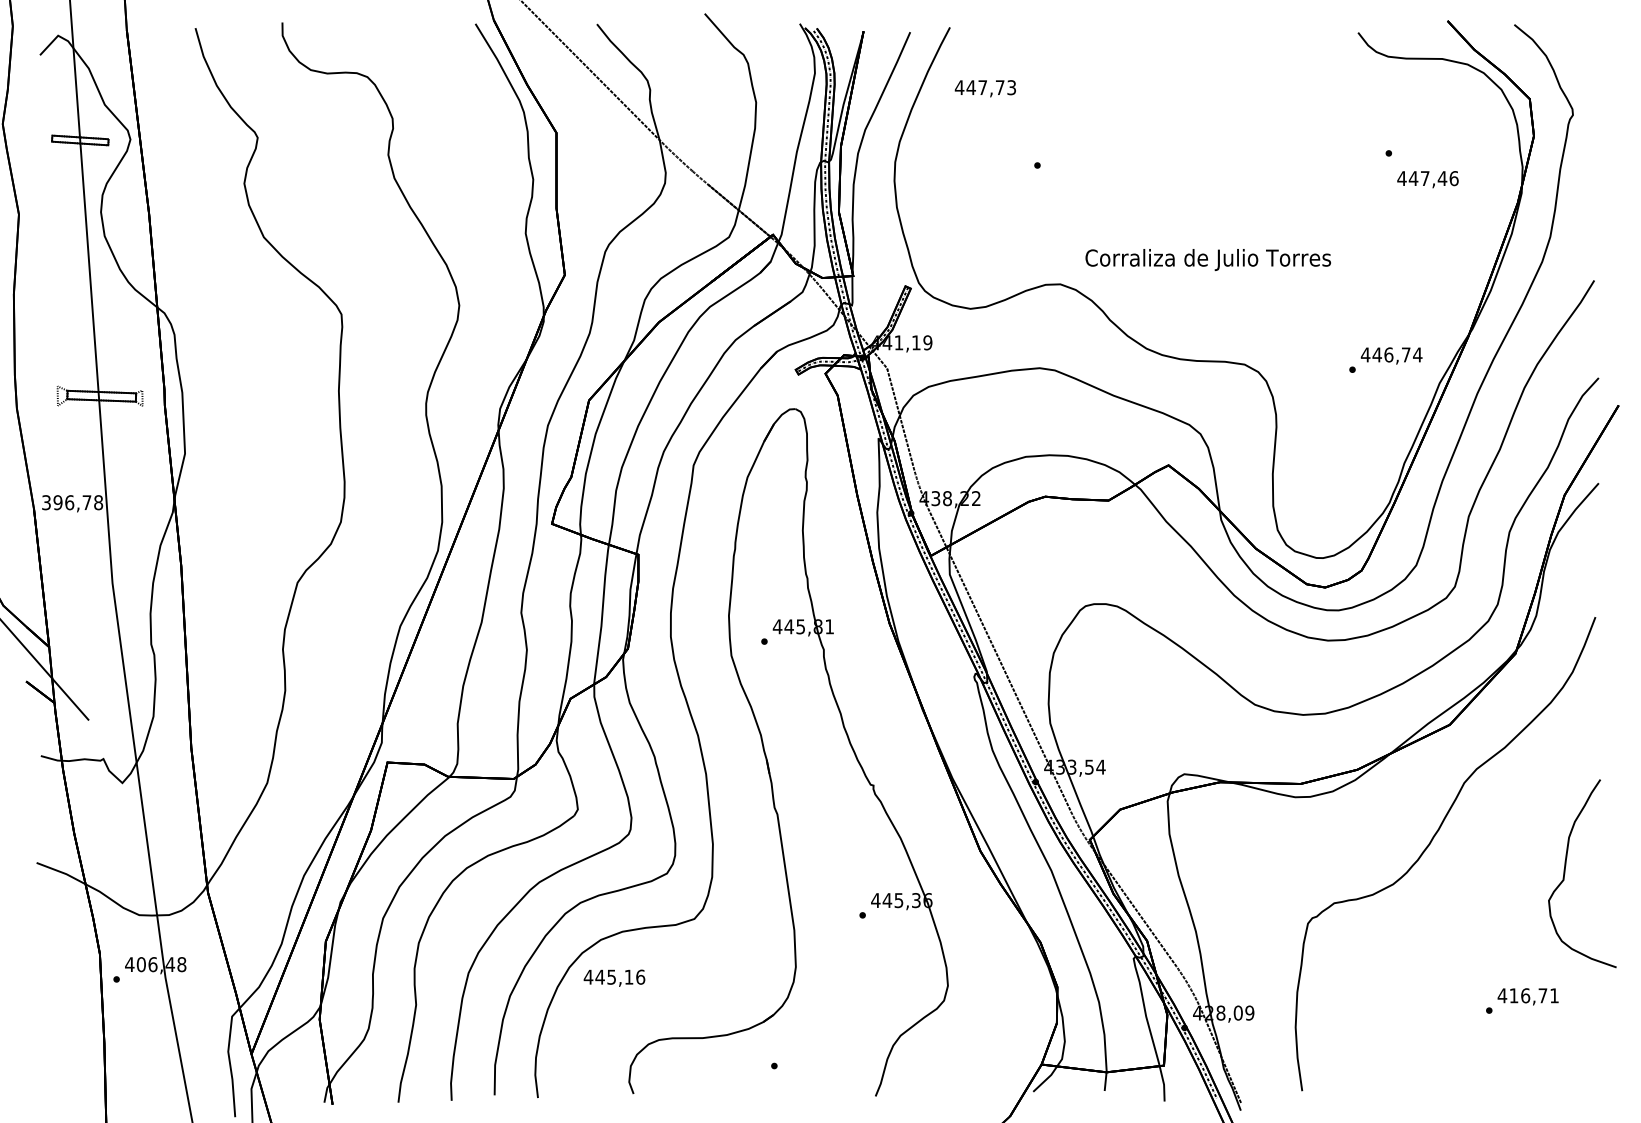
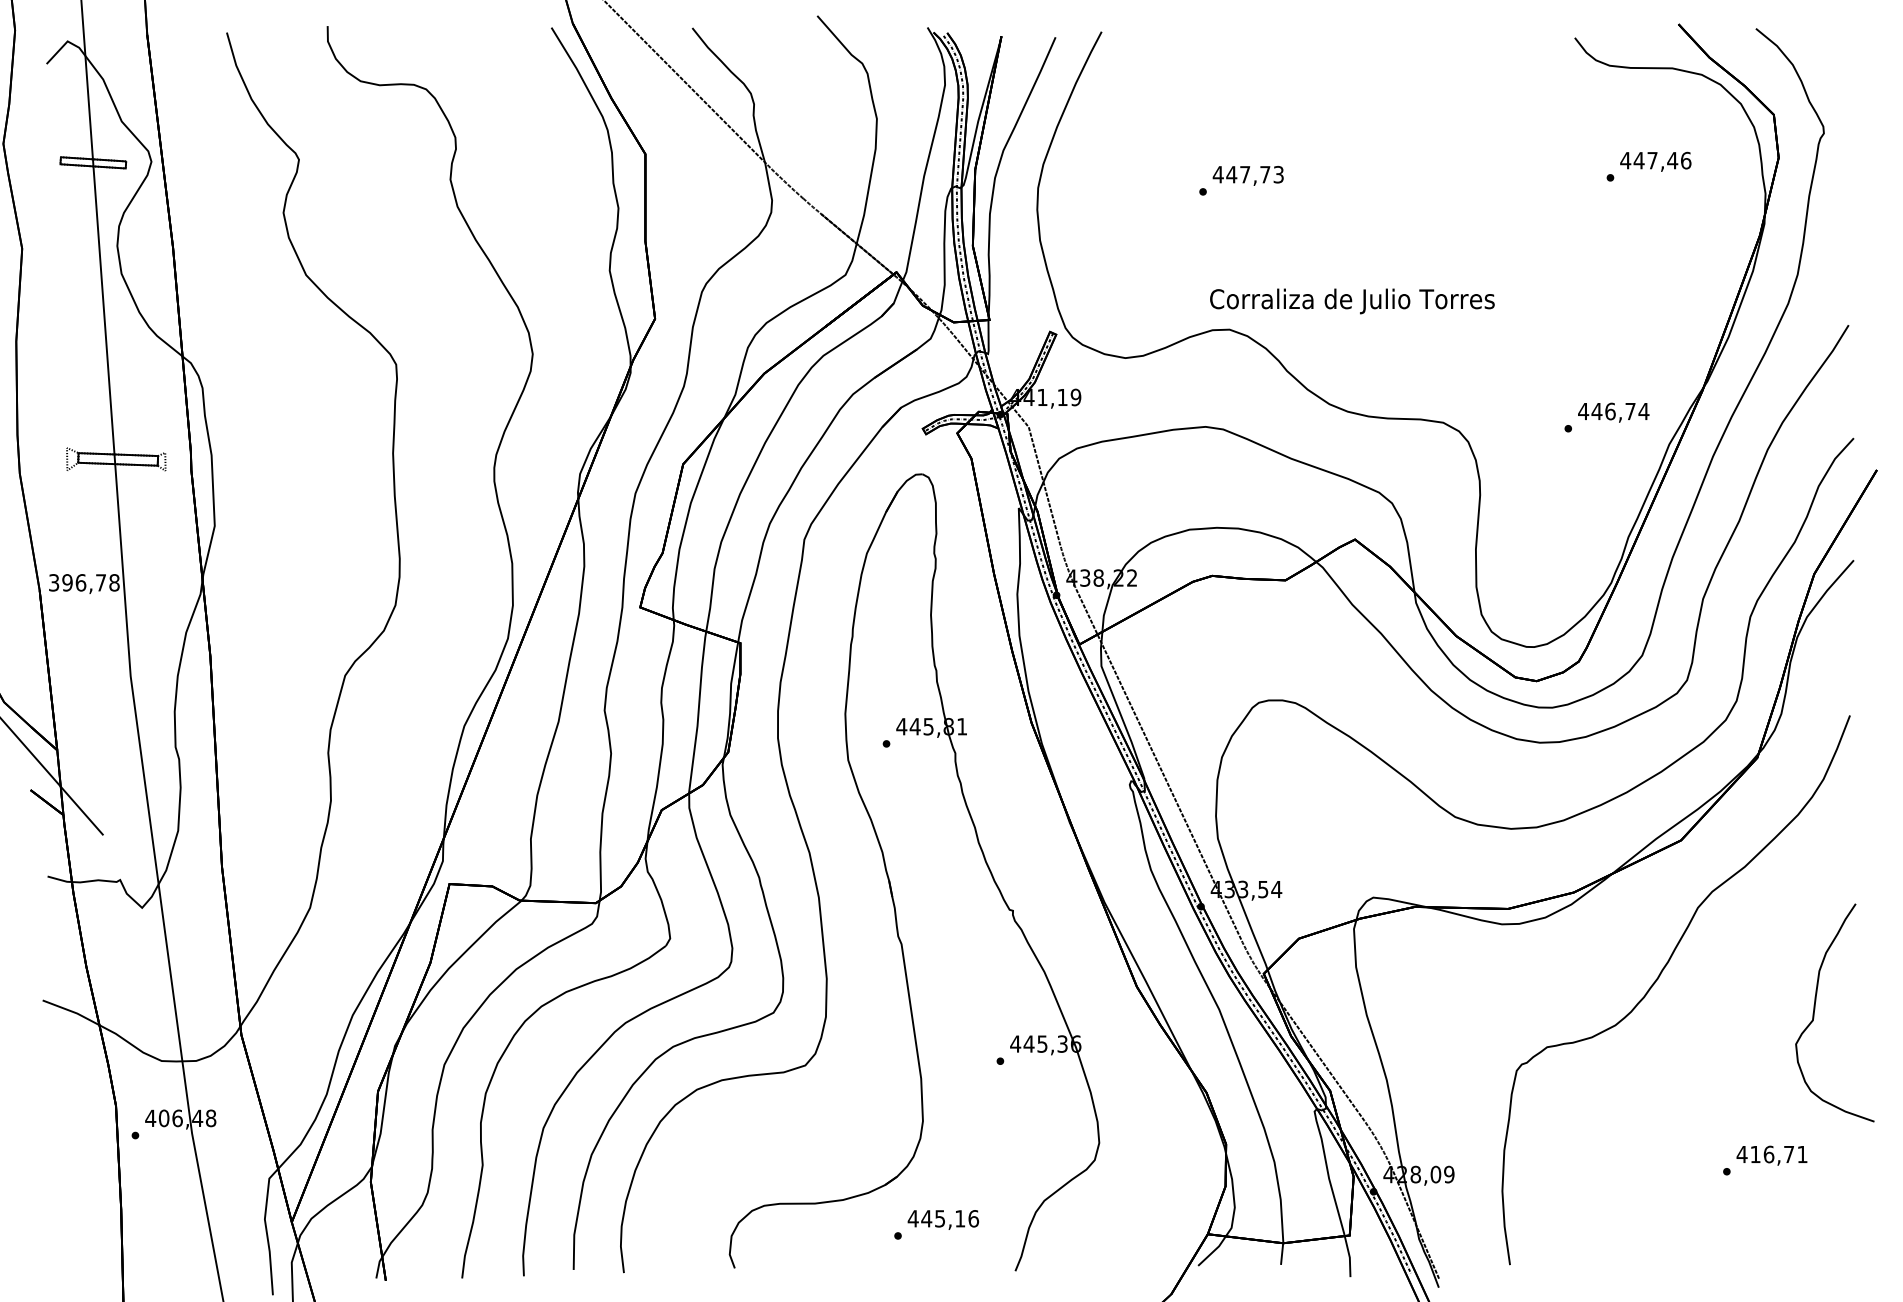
text: (984, 88) -> (1247, 175), moved
text: (1427, 179) -> (1655, 161), moved
text: (1207, 259) -> (1351, 300), moved
text: (614, 977) -> (943, 1219), moved

